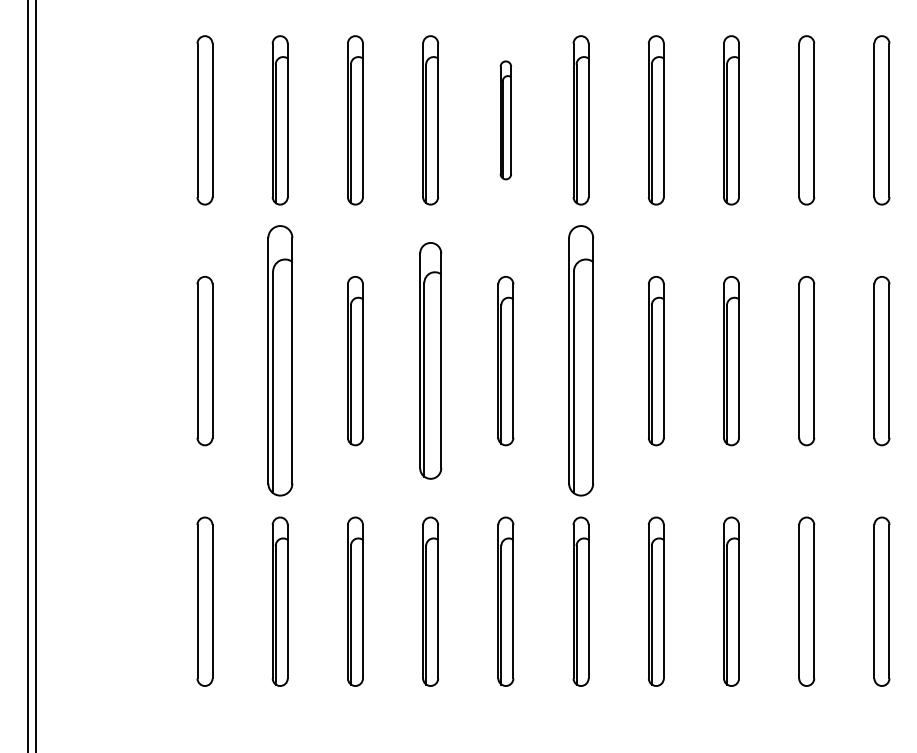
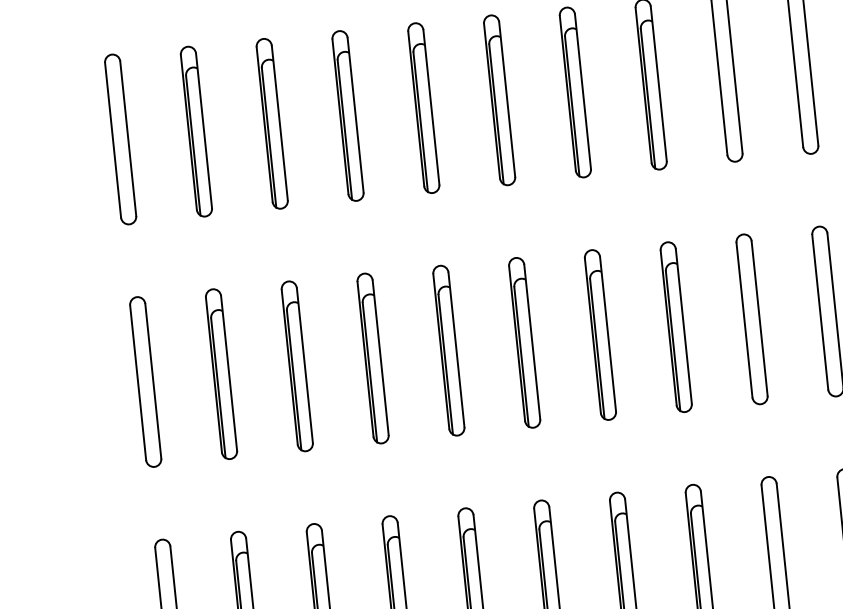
part: (505, 120) -> (423, 108), size x1.43
part: (279, 361) -> (220, 374), size x0.62
part: (430, 361) -> (372, 358), size x0.71
part: (580, 361) -> (524, 343), size x0.62

